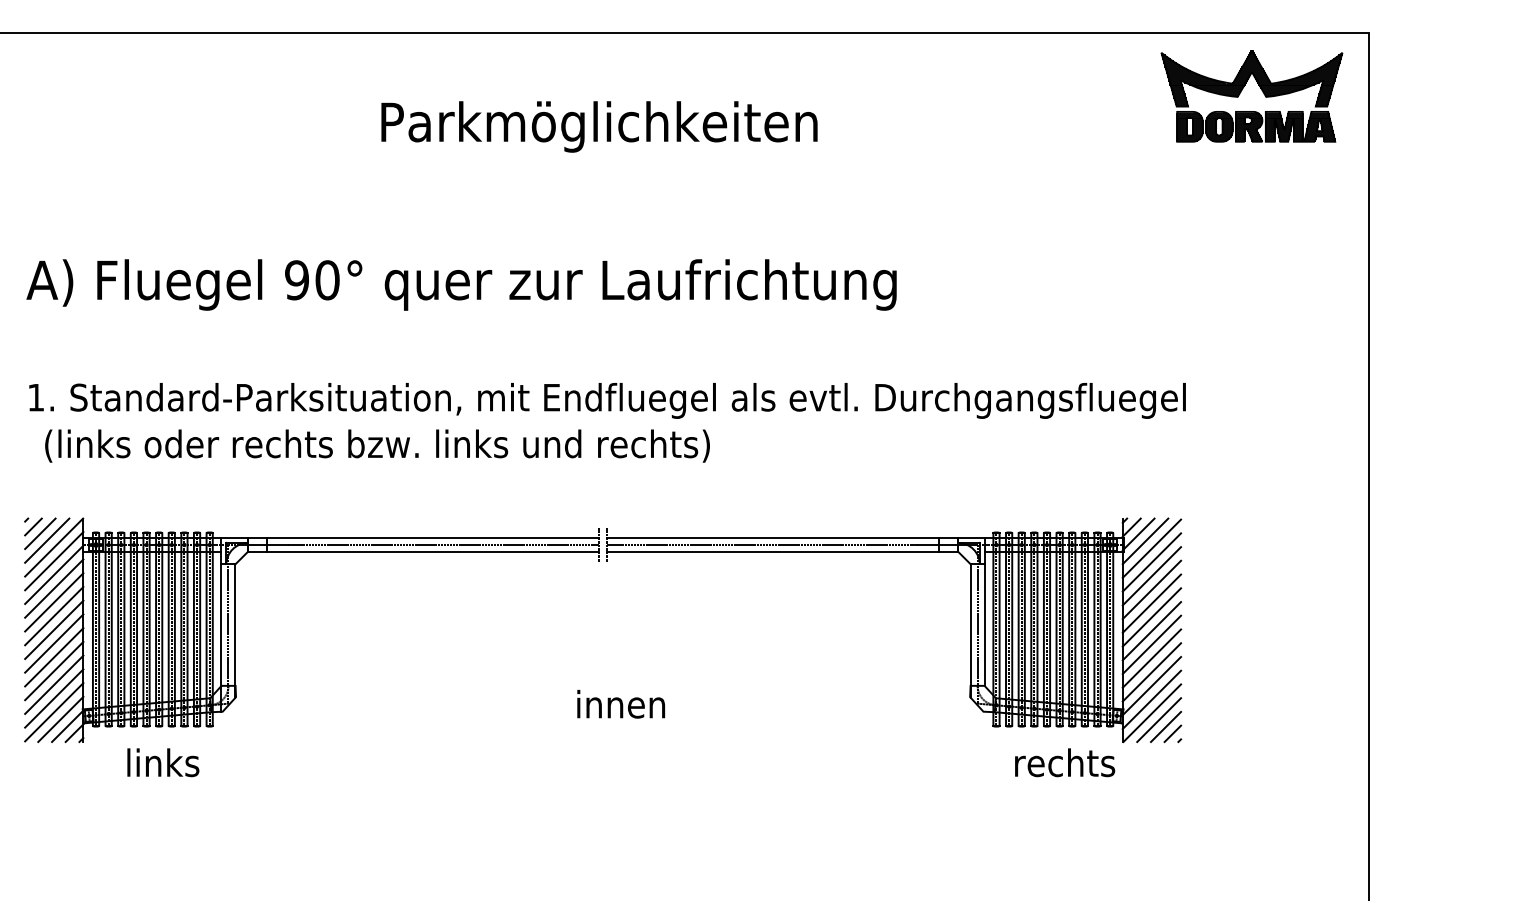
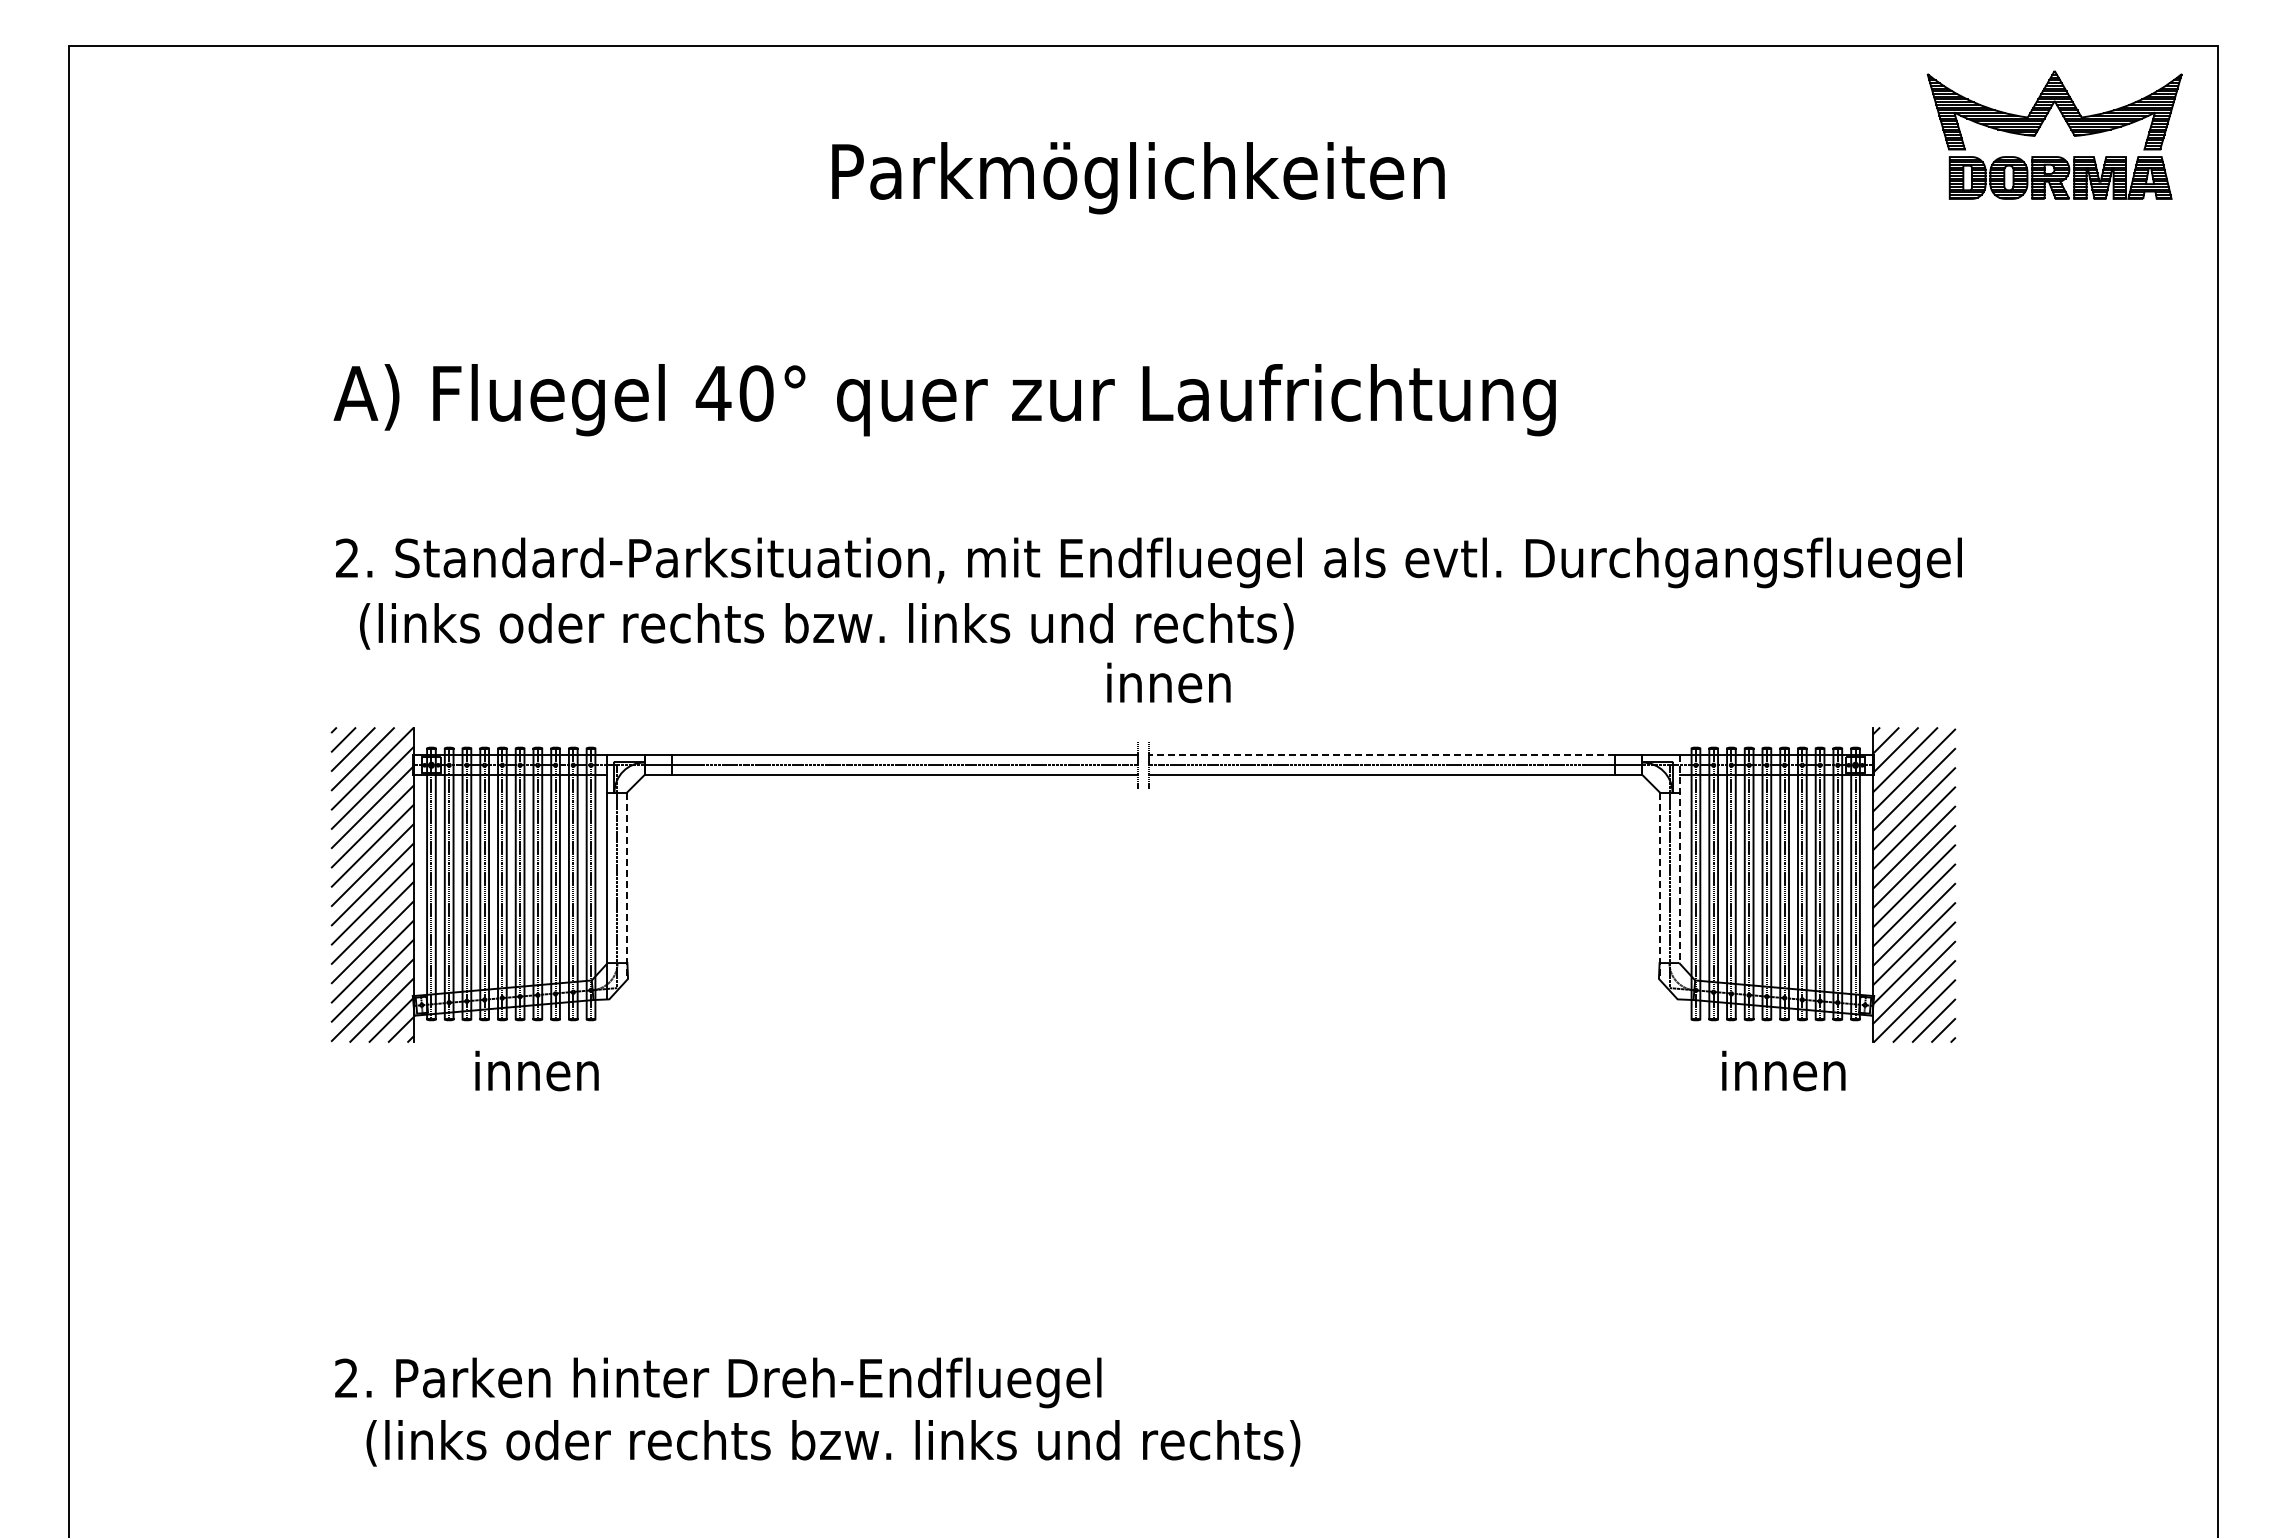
text: (296, 280) -> (713, 393), 90° -> 40°
text: (36, 397) -> (347, 557), 1. -> 2.
line: (772, 538) -> (1381, 755), solid -> dashed
line: (984, 612) -> (1679, 859), solid -> dashed
line: (235, 631) -> (627, 886), solid -> dashed
line: (970, 631) -> (1659, 886), solid -> dashed
text: (620, 703) -> (1168, 682), moved
text: (170, 762) -> (536, 1070), links -> innen
text: (1065, 762) -> (1792, 1070), rechts -> innen

